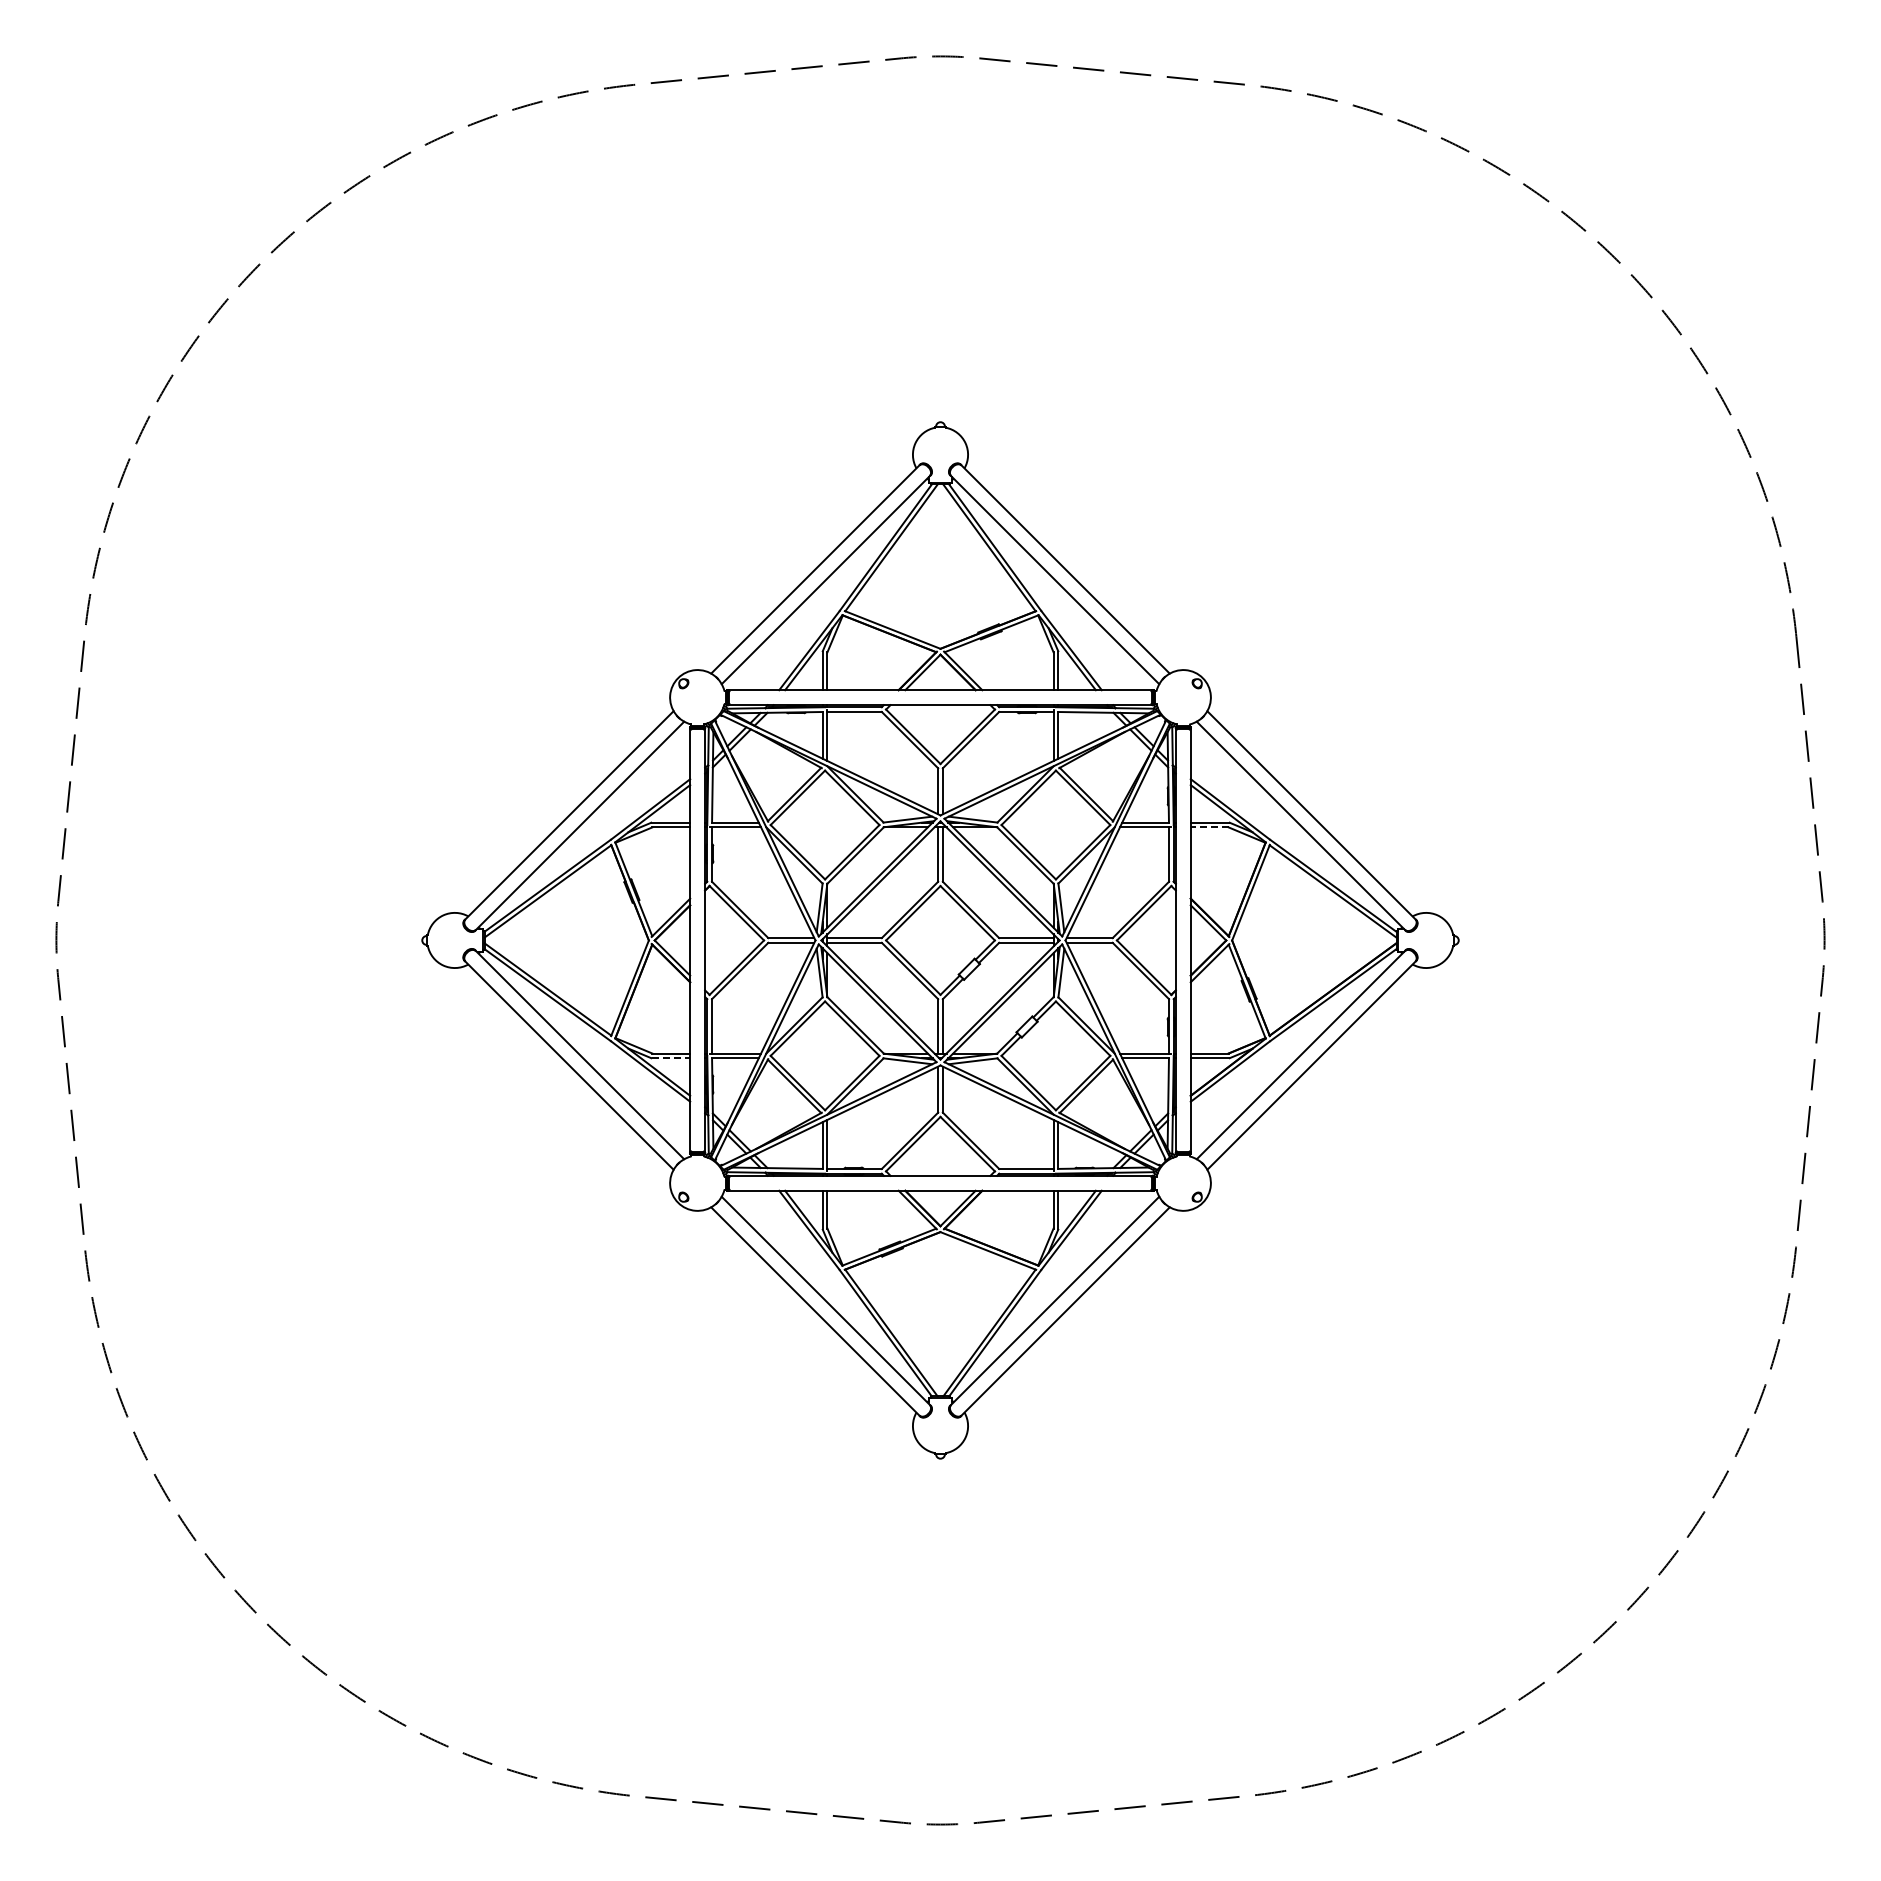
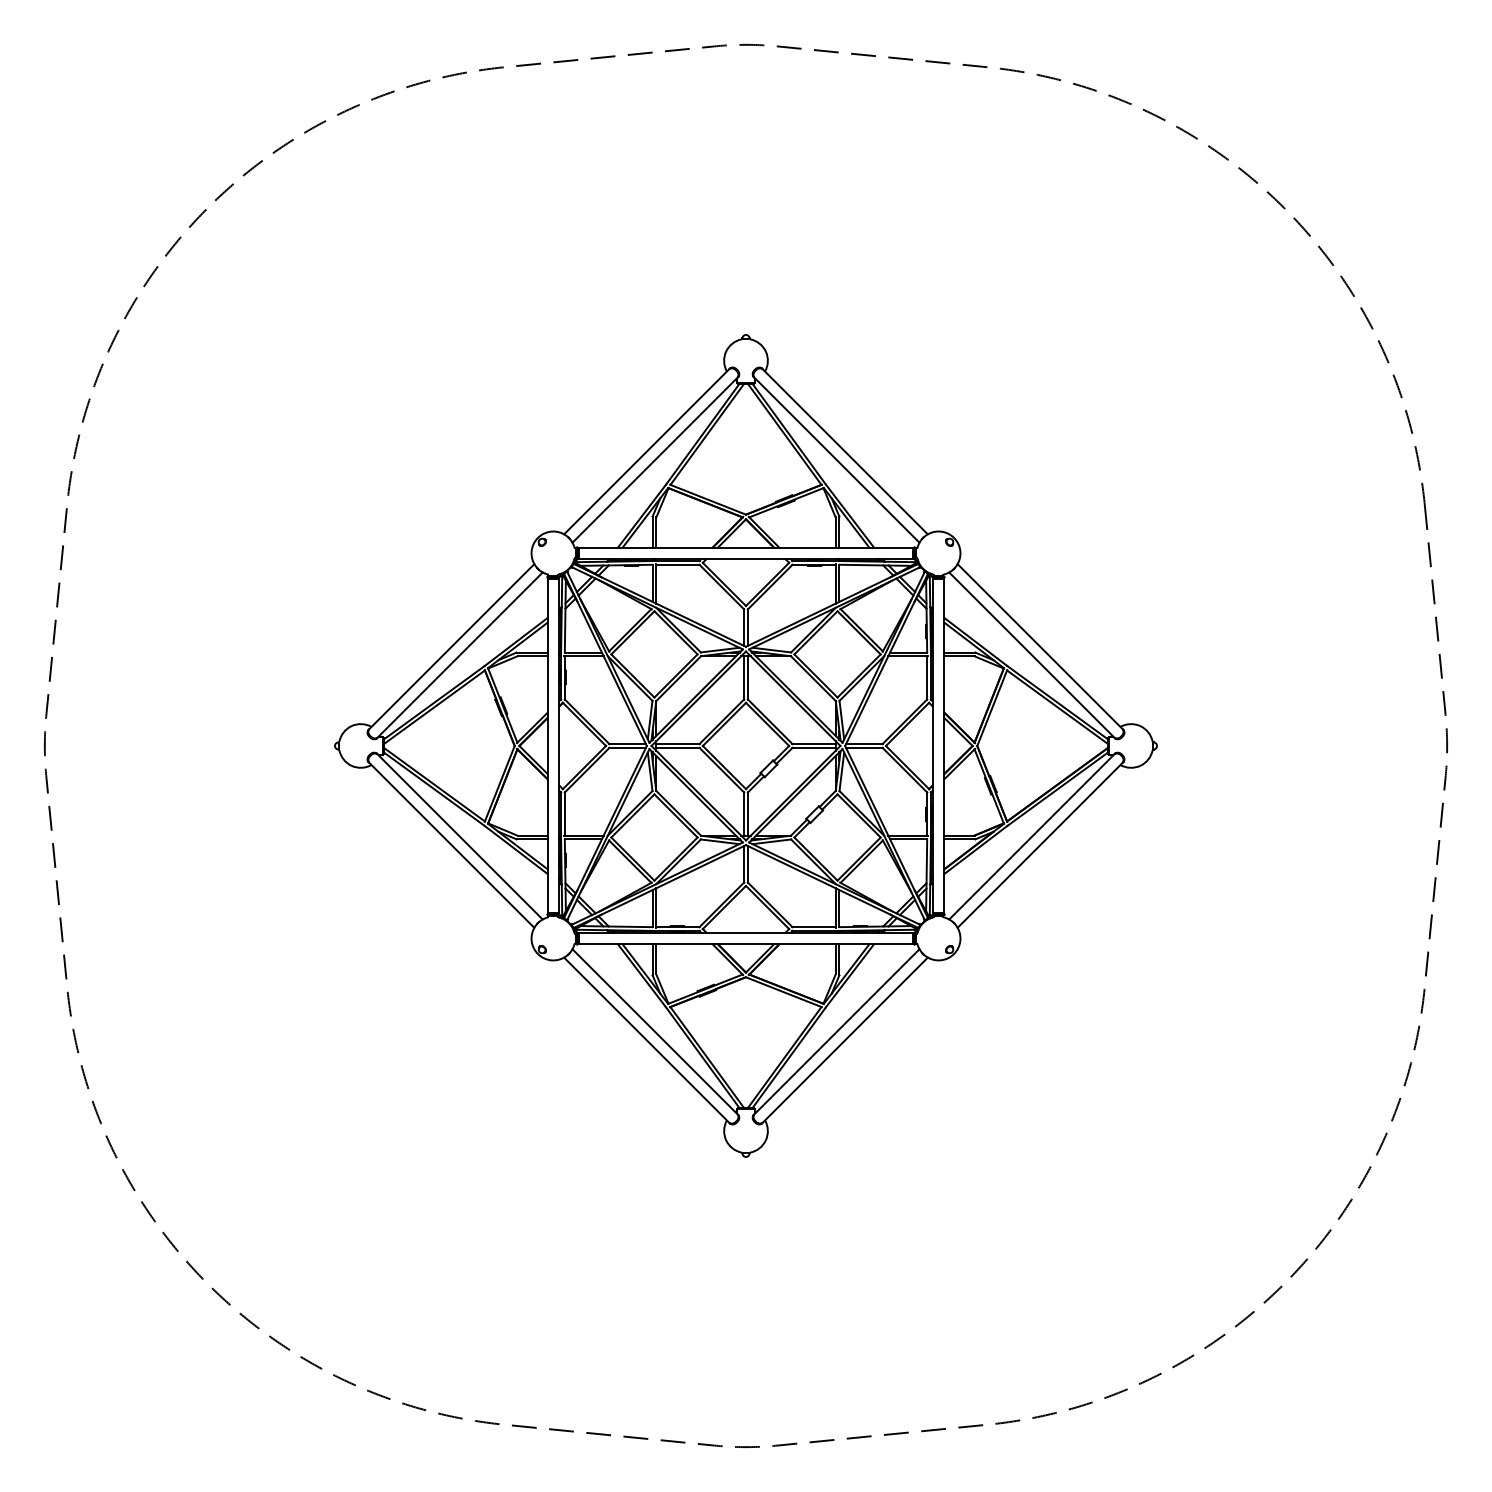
line: (1209, 827) -> (959, 656), dashed -> solid
line: (671, 1058) -> (532, 839), dashed -> solid

